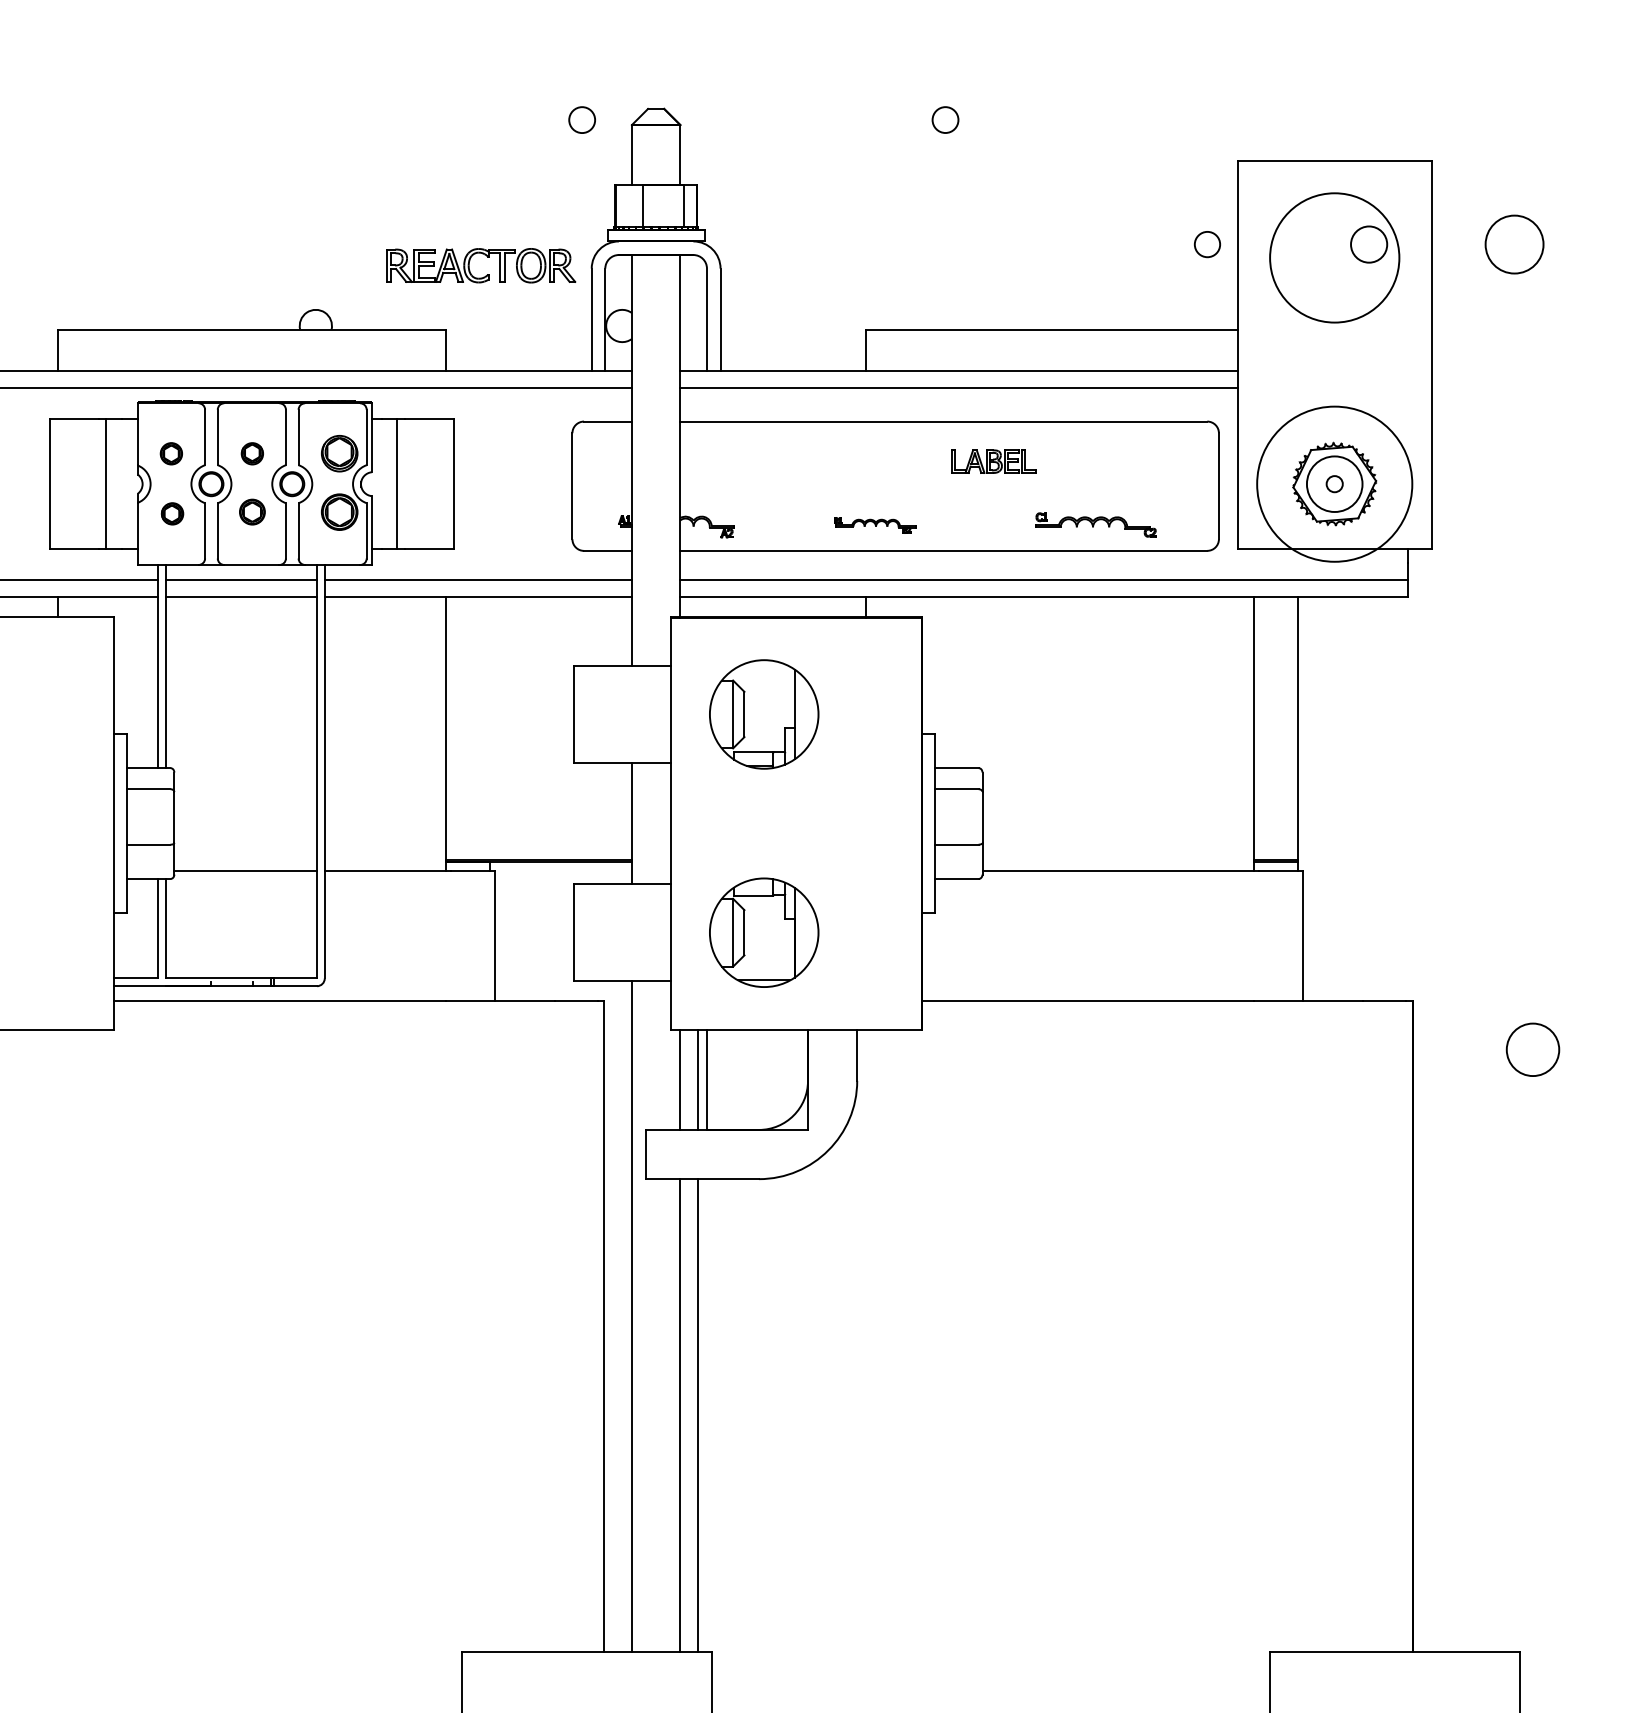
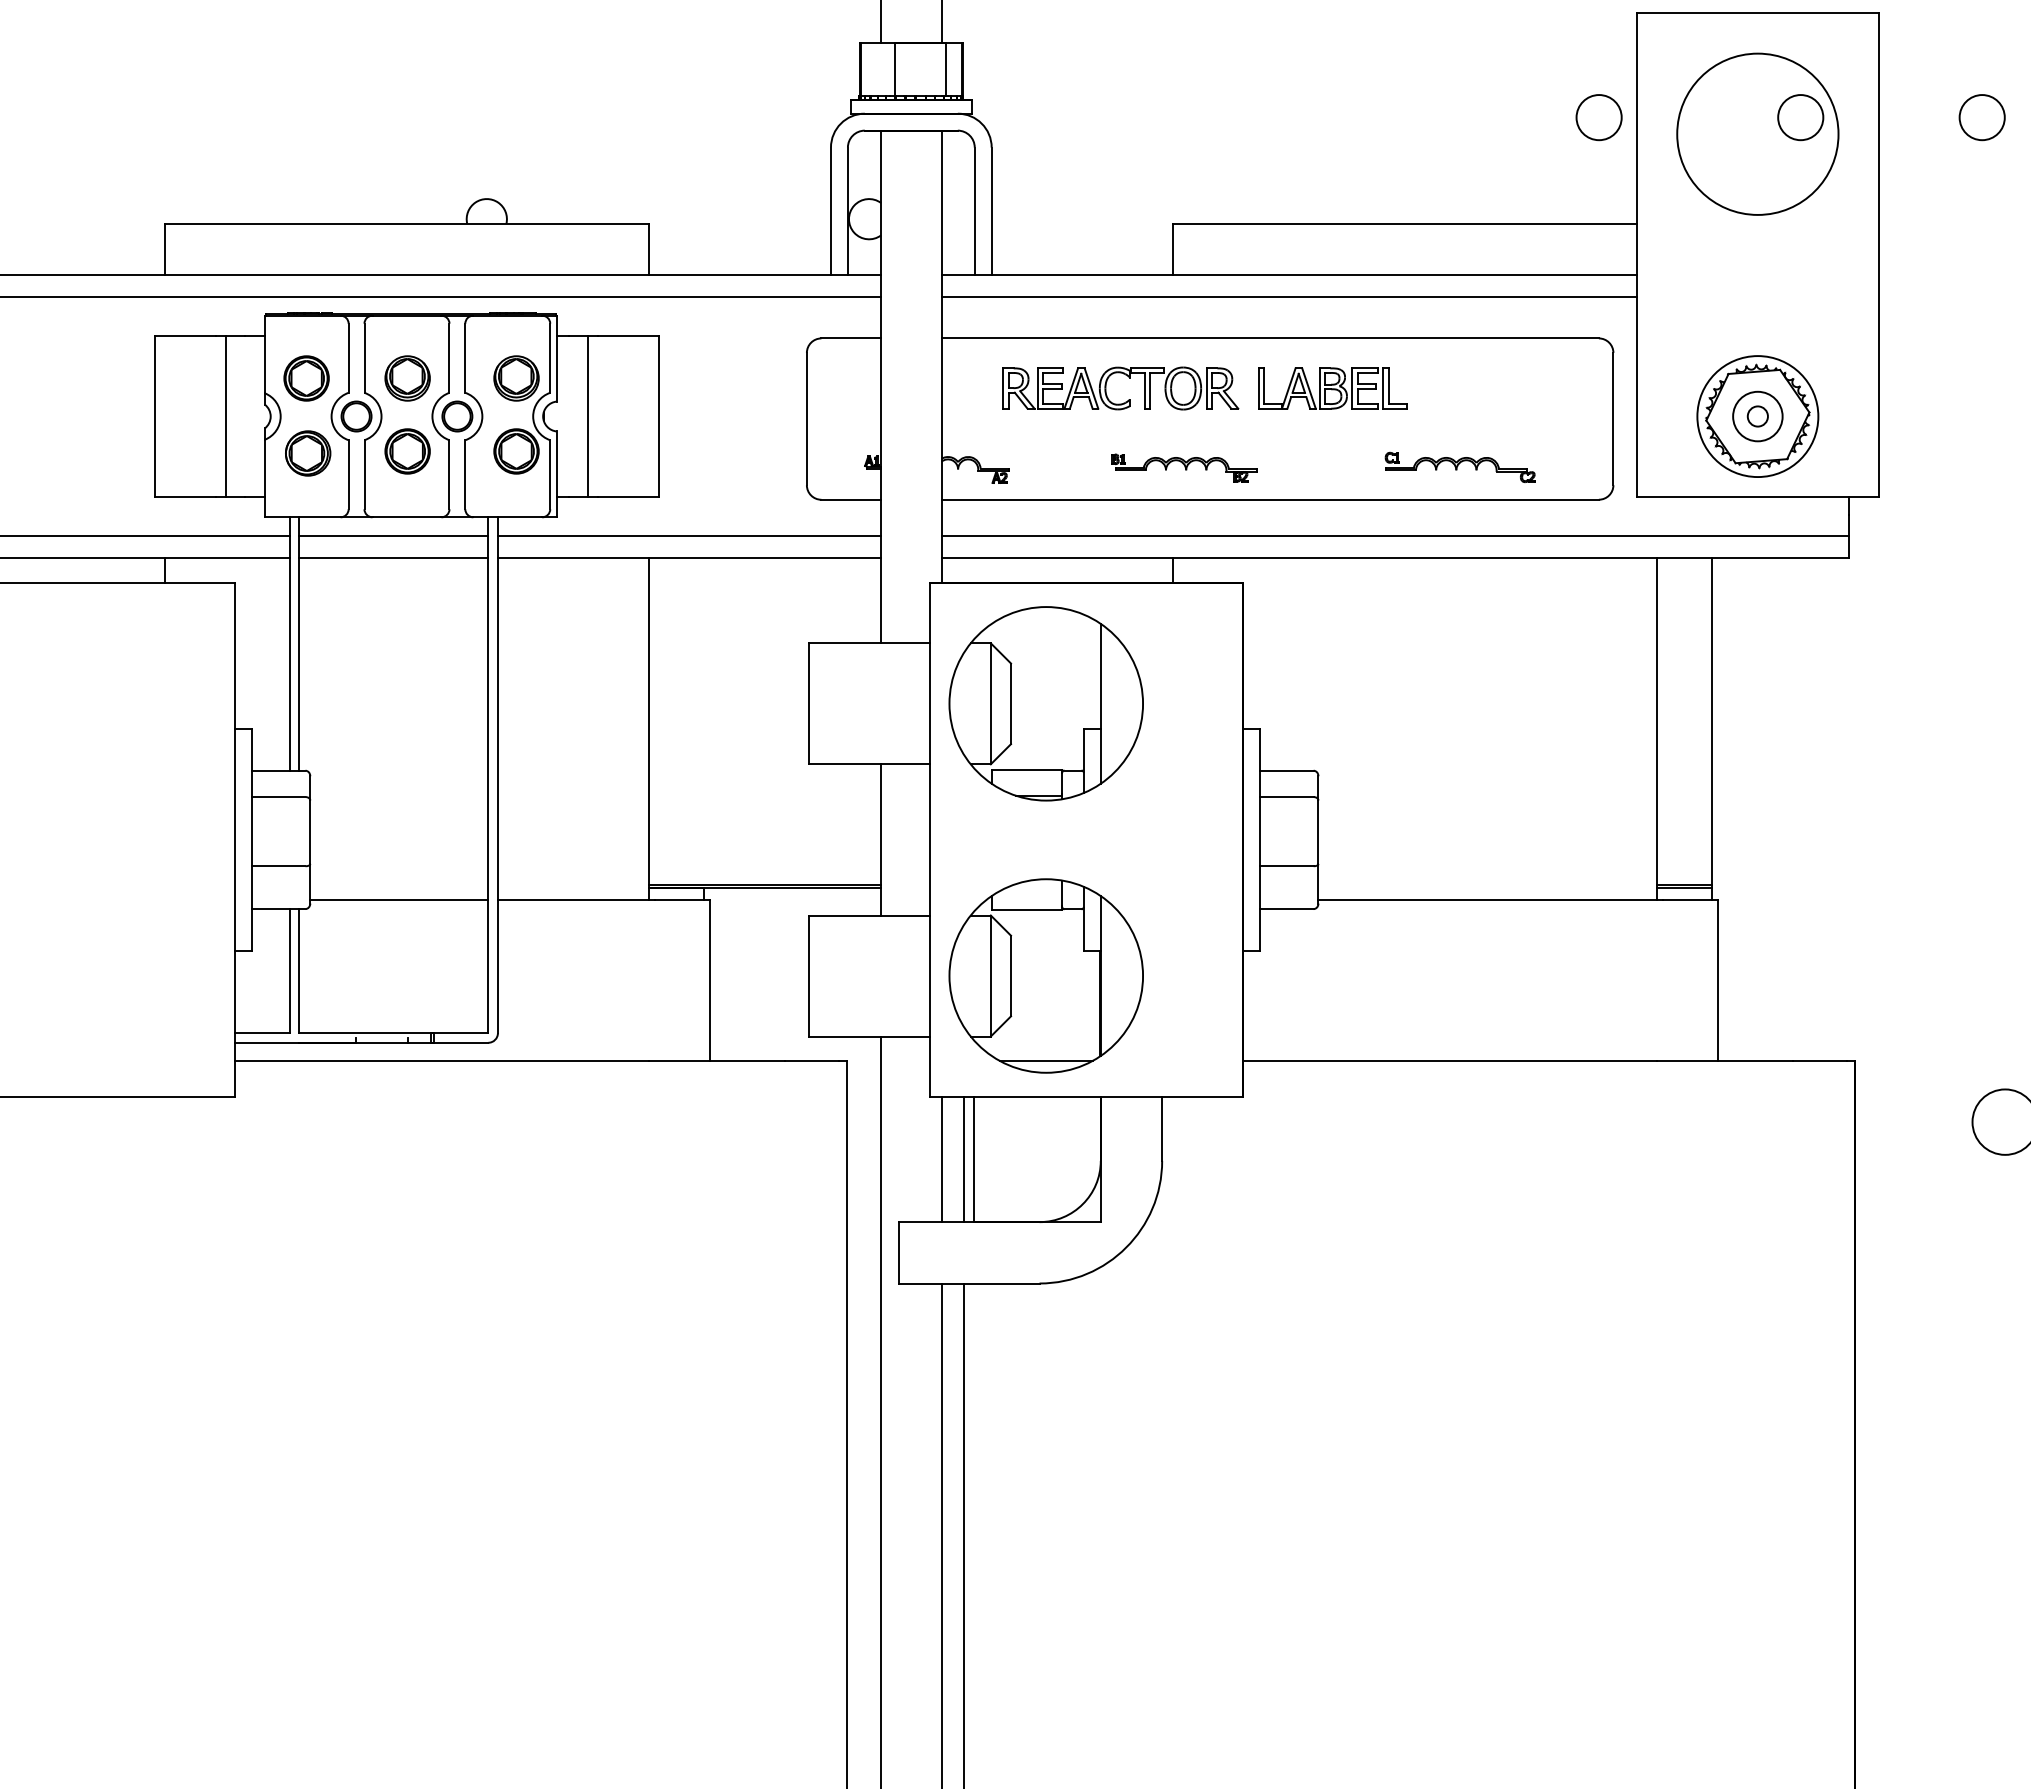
circle: (1207, 244) -> (1599, 117), size x1.43
circle: (1514, 244) -> (1982, 117), size x0.62
part: (487, 257) -> (1128, 378), moved
part: (171, 453) -> (306, 378), size x1.67
part: (252, 453) -> (407, 378), size x1.67
part: (993, 461) -> (1332, 388), size x1.43
circle: (1334, 483) -> (1757, 415), size x0.62
circle: (1334, 484) -> (1757, 416), size x0.71
part: (252, 511) -> (407, 450), size x1.43
part: (172, 513) -> (307, 453), size x1.67
part: (874, 525) -> (1183, 468), size x1.43
part: (763, 714) -> (1045, 703), size x1.43
part: (763, 932) -> (1045, 975), size x1.43

